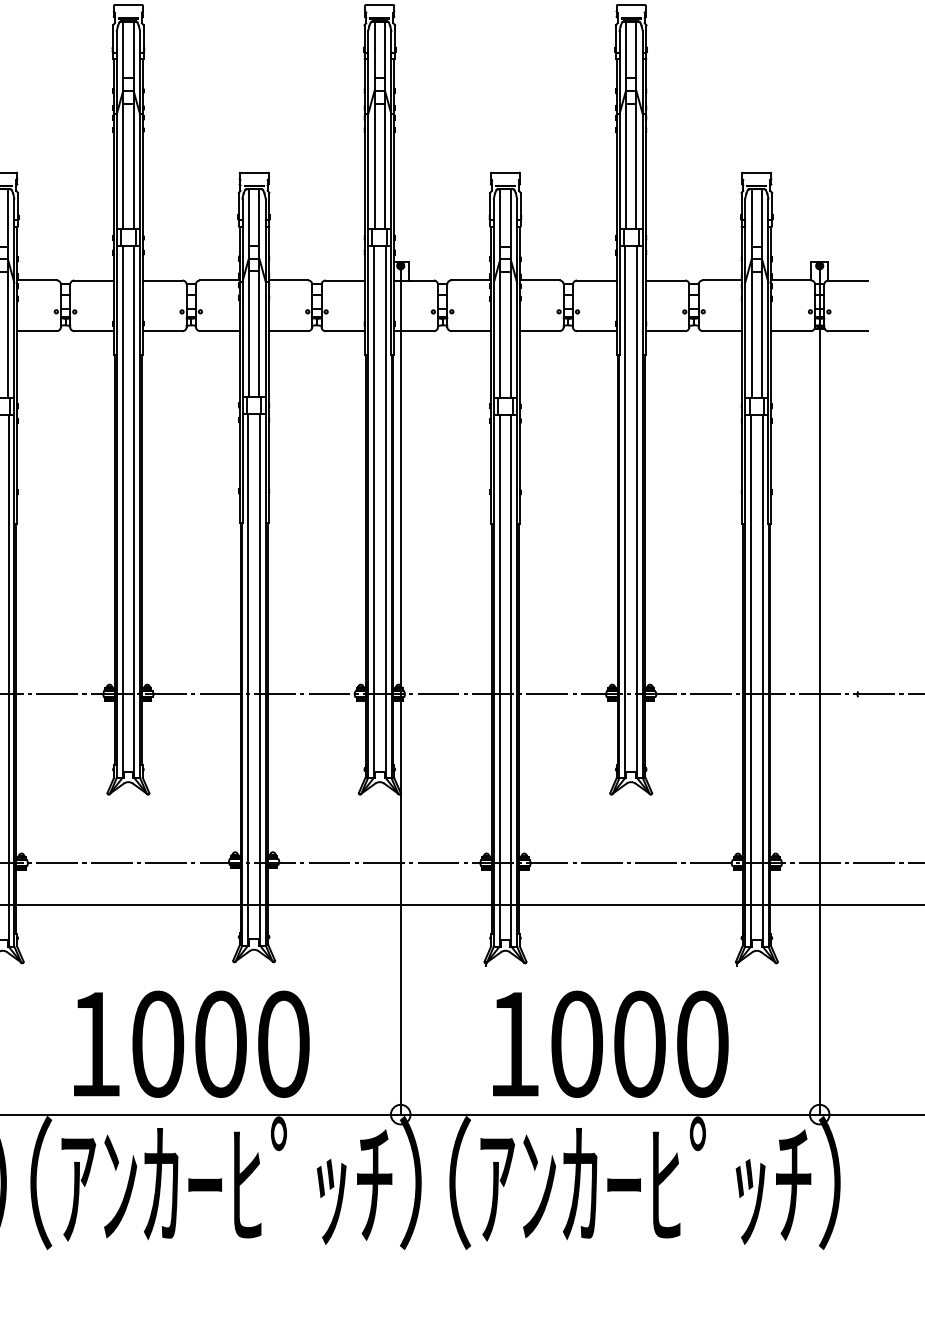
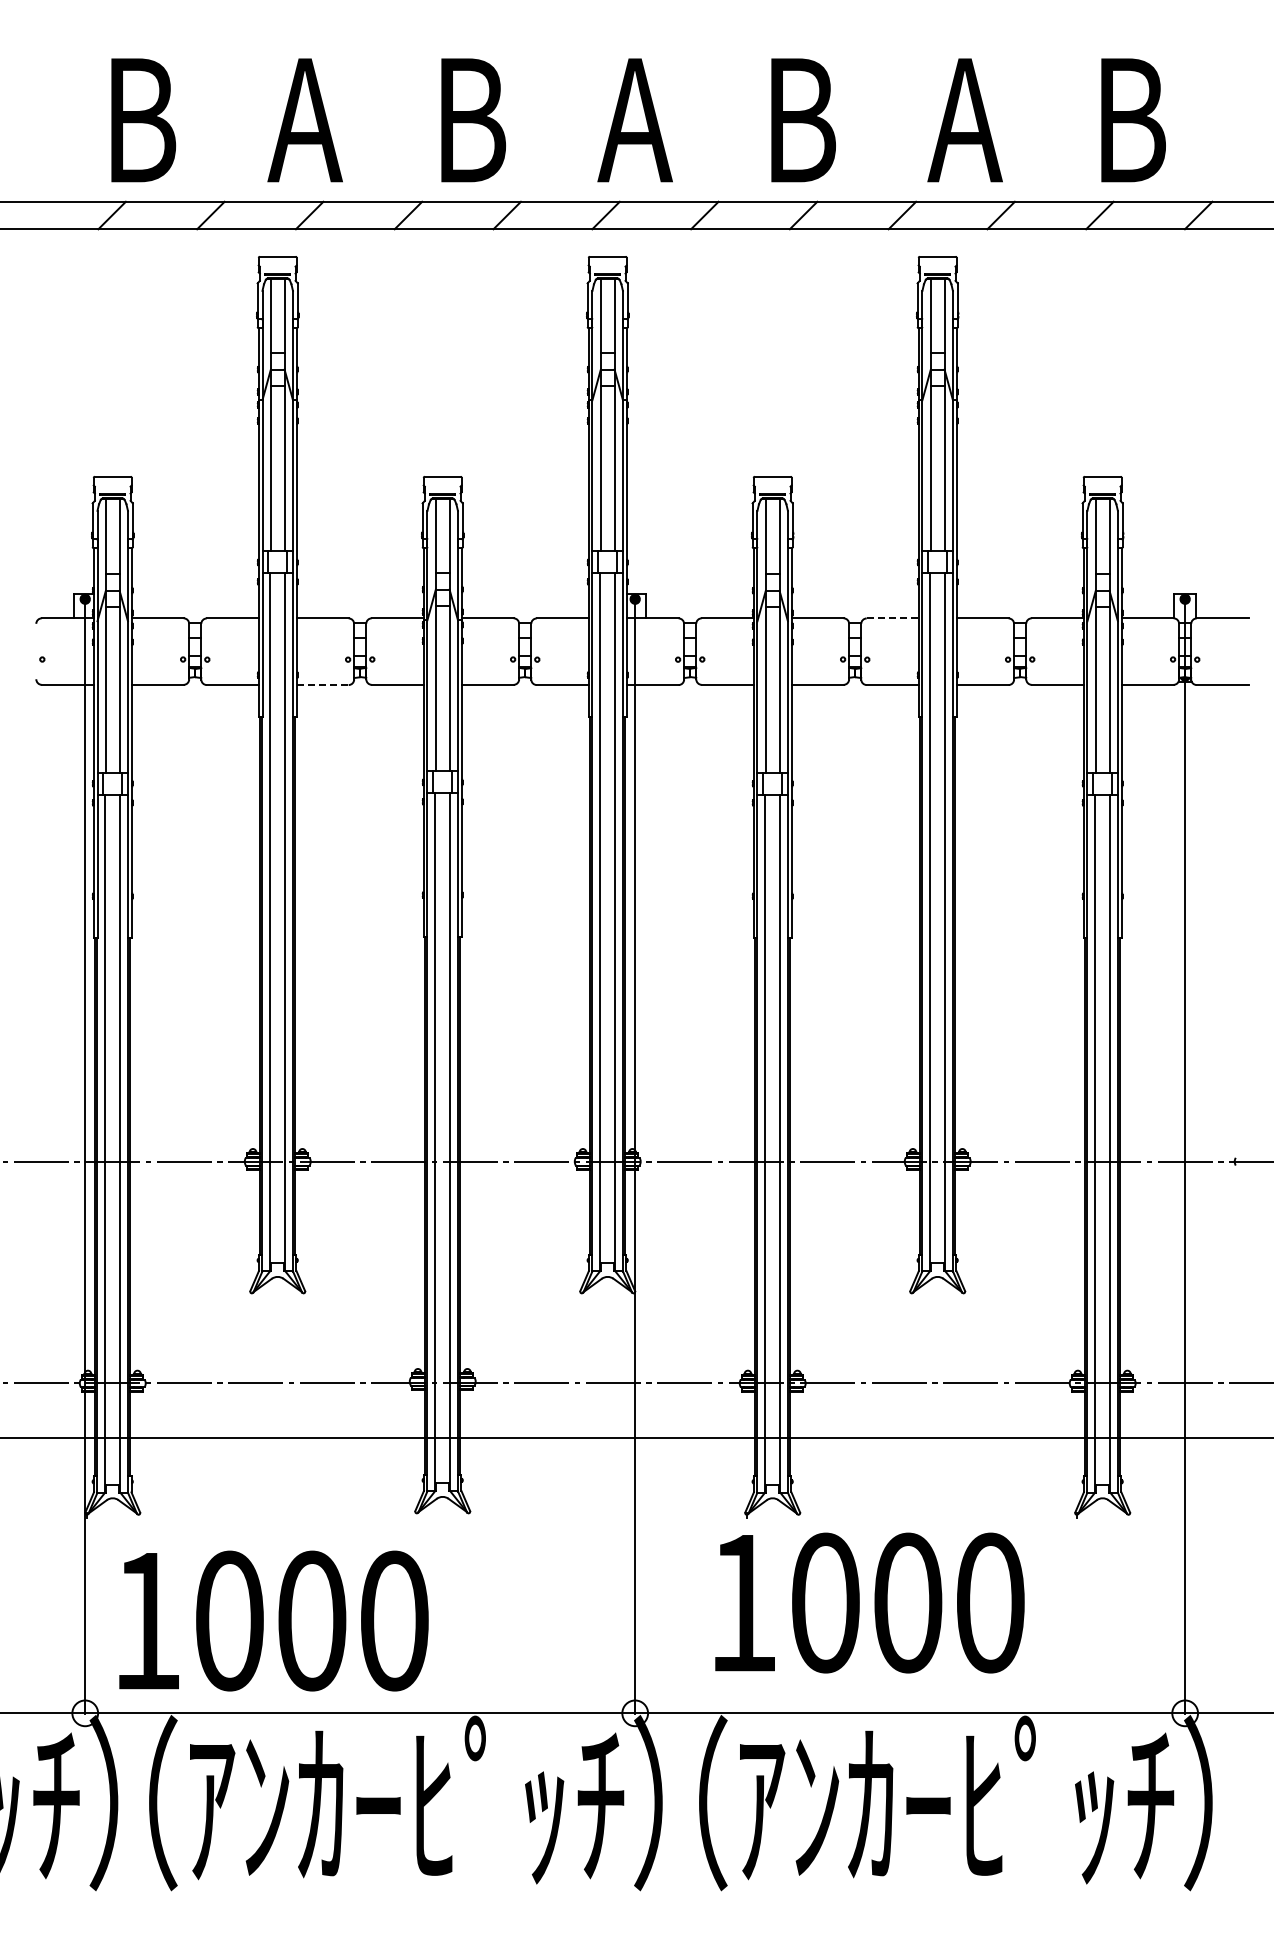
line: (596, 280) -> (892, 618), solid -> dashed
line: (162, 331) -> (322, 685), solid -> dashed
text: (191, 1043) -> (273, 1620), moved
text: (610, 1043) -> (869, 1602), moved

